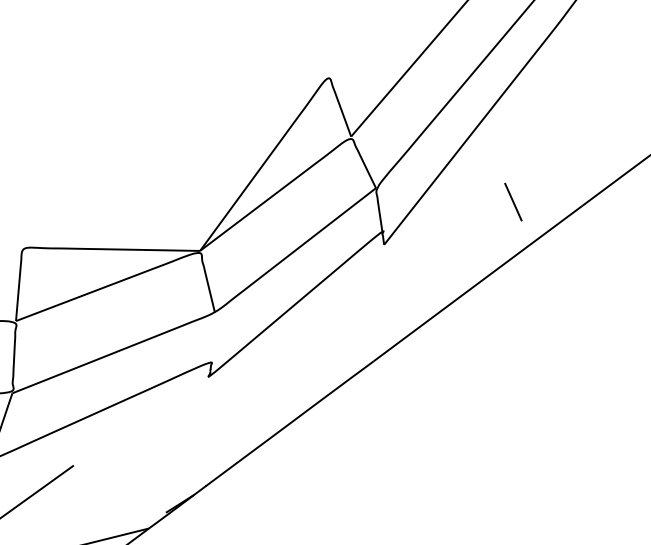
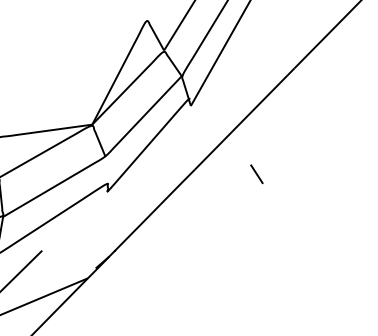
line: (512, 202) -> (256, 174), moved

